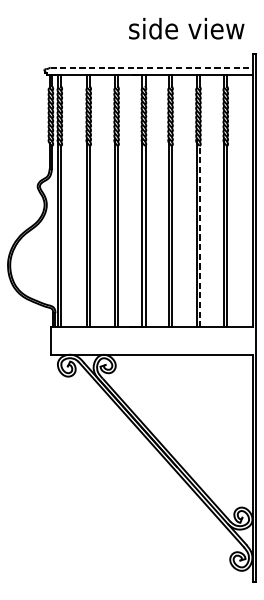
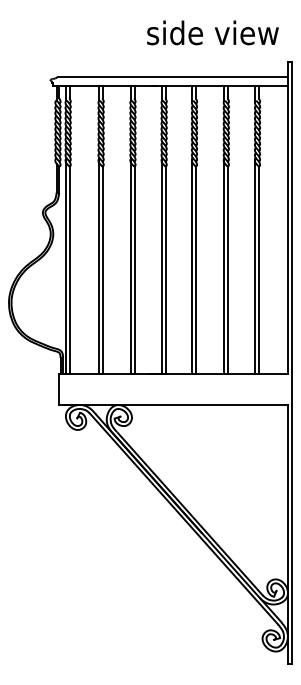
line: (152, 67) -> (173, 77), dashed -> solid
line: (200, 236) -> (228, 270), dashed -> solid

